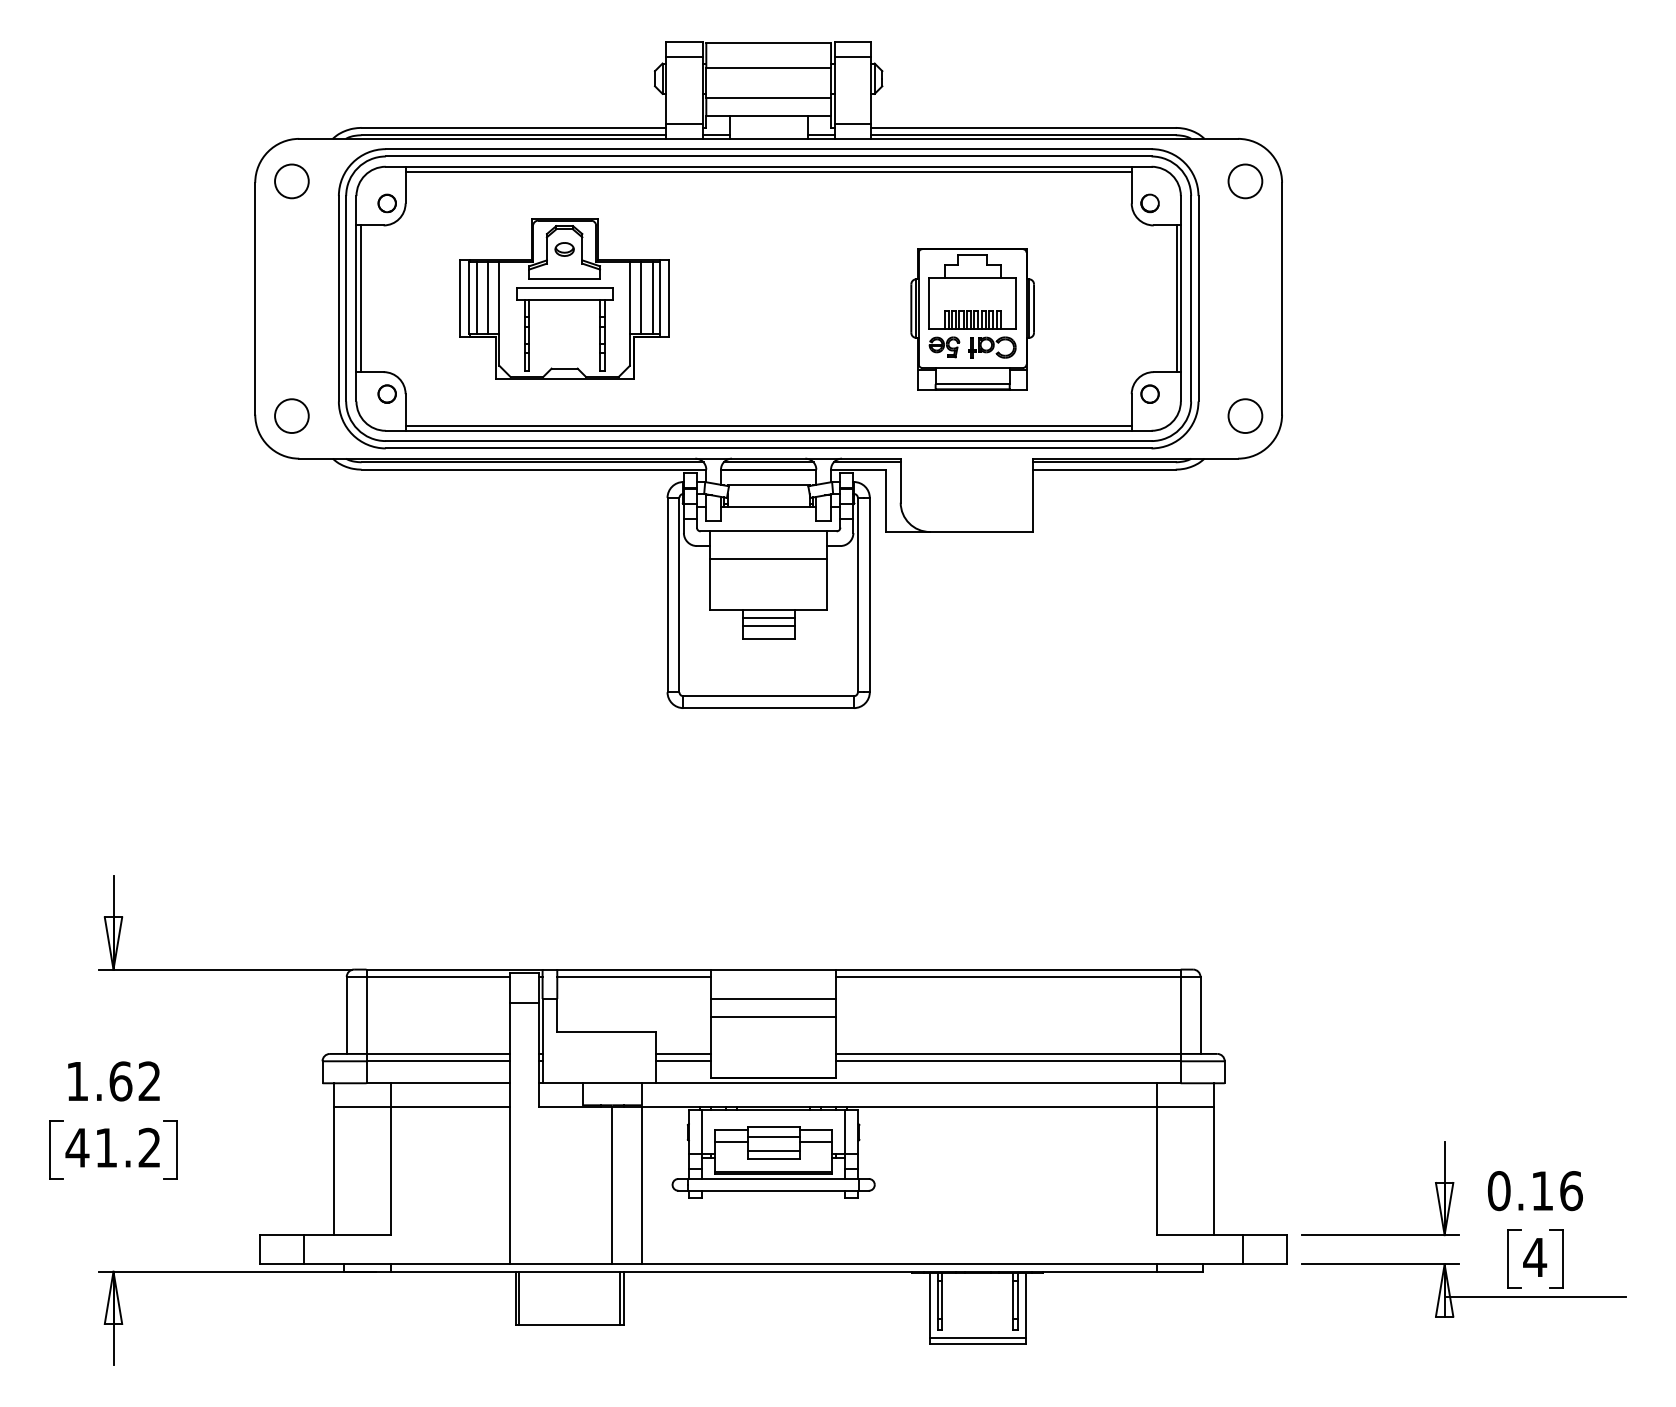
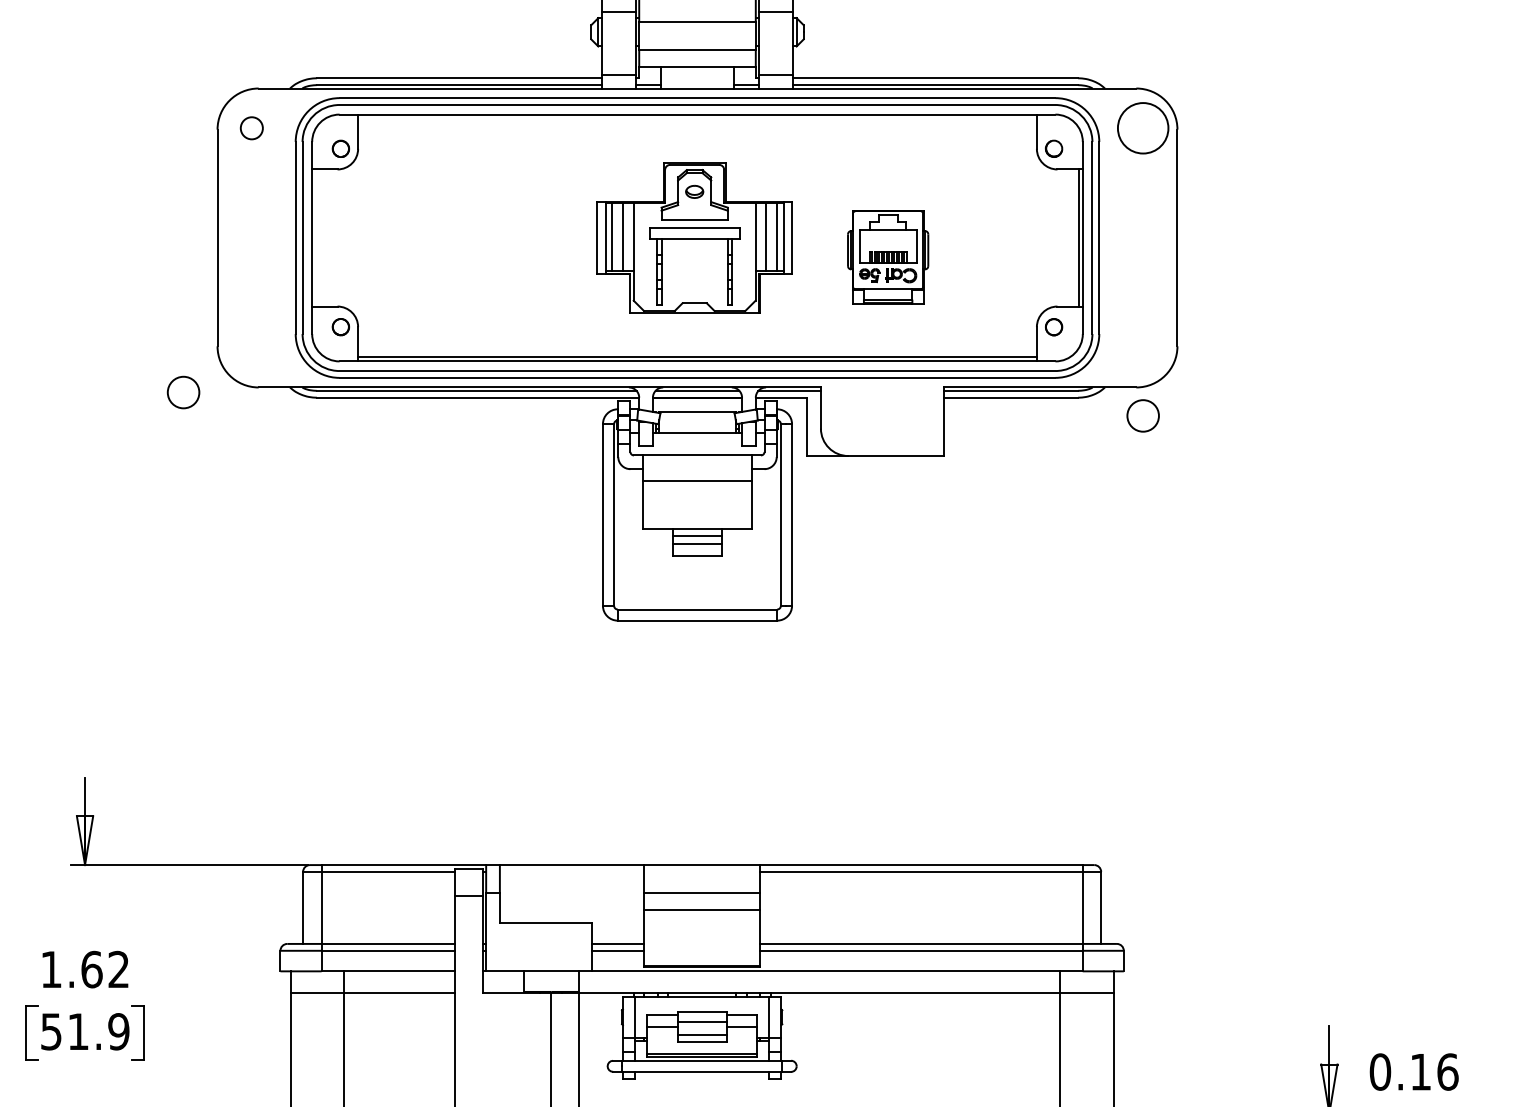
line: (768, 171) -> (697, 119), removed
circle: (291, 181) -> (251, 128), size x0.7
circle: (1245, 181) -> (1143, 128), size x1.6
line: (360, 298) -> (315, 237), removed
part: (564, 298) -> (694, 237), moved
part: (972, 319) -> (888, 257), size x0.7
circle: (291, 415) -> (183, 391), moved
circle: (1245, 415) -> (1143, 415), moved
line: (634, 976) -> (572, 871), removed
text: (112, 1147) -> (84, 1031), 41.2 -> 51.9

